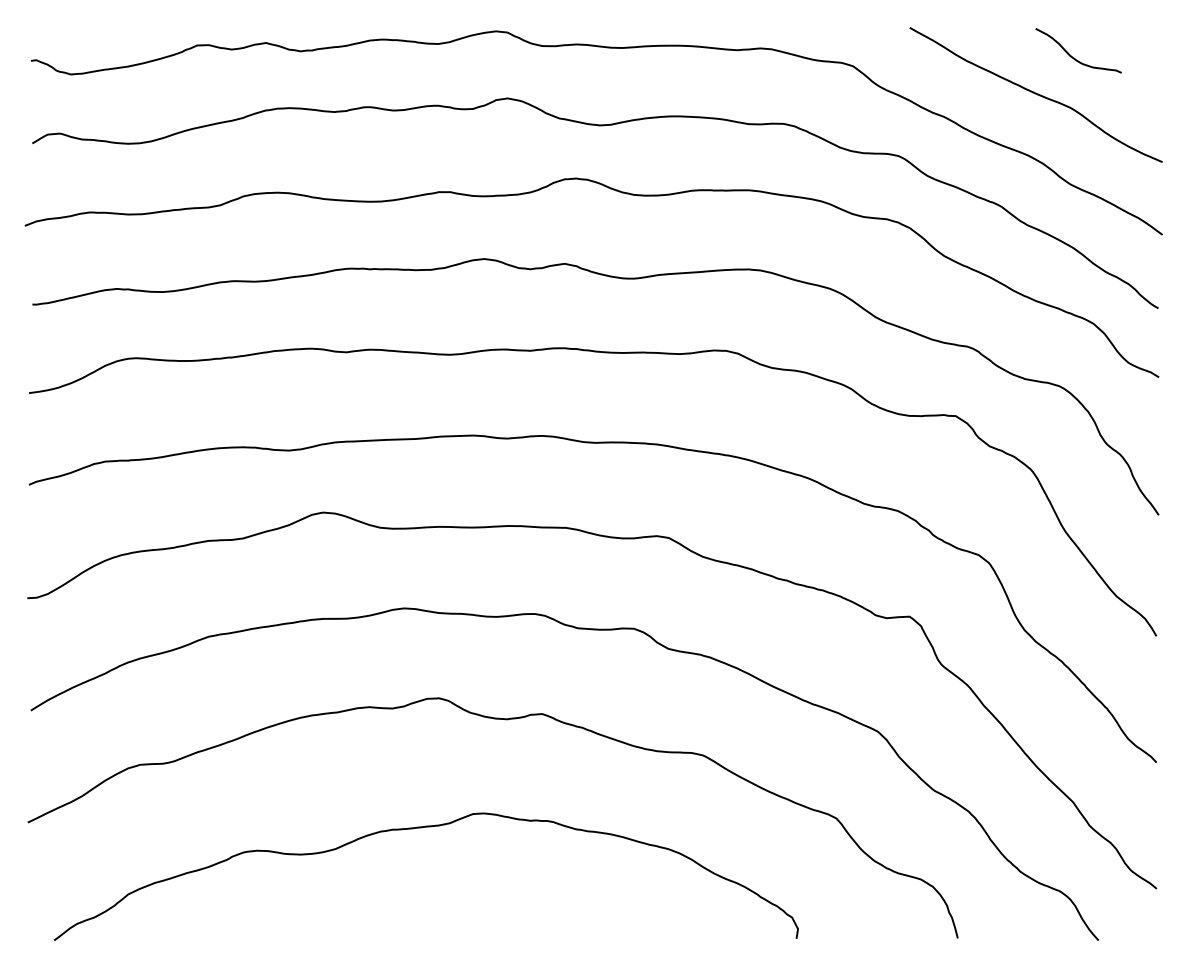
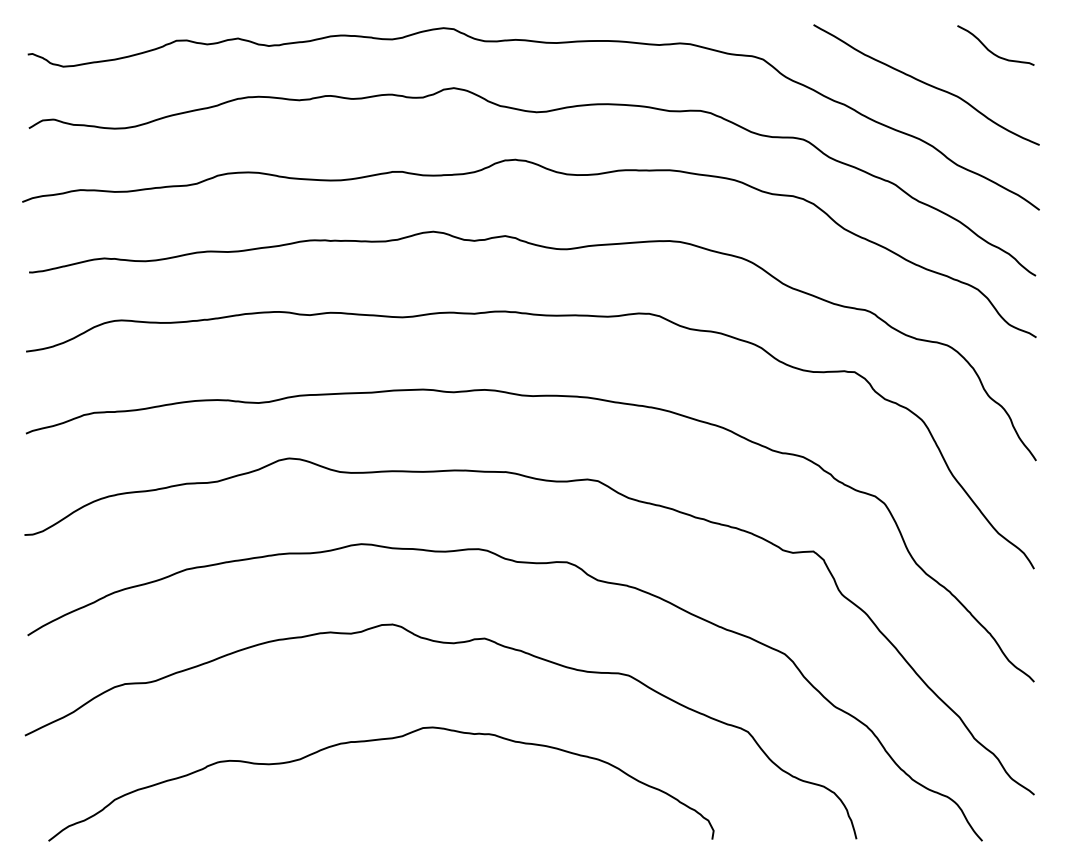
curve: (1074, 57) -> (992, 51), moved

